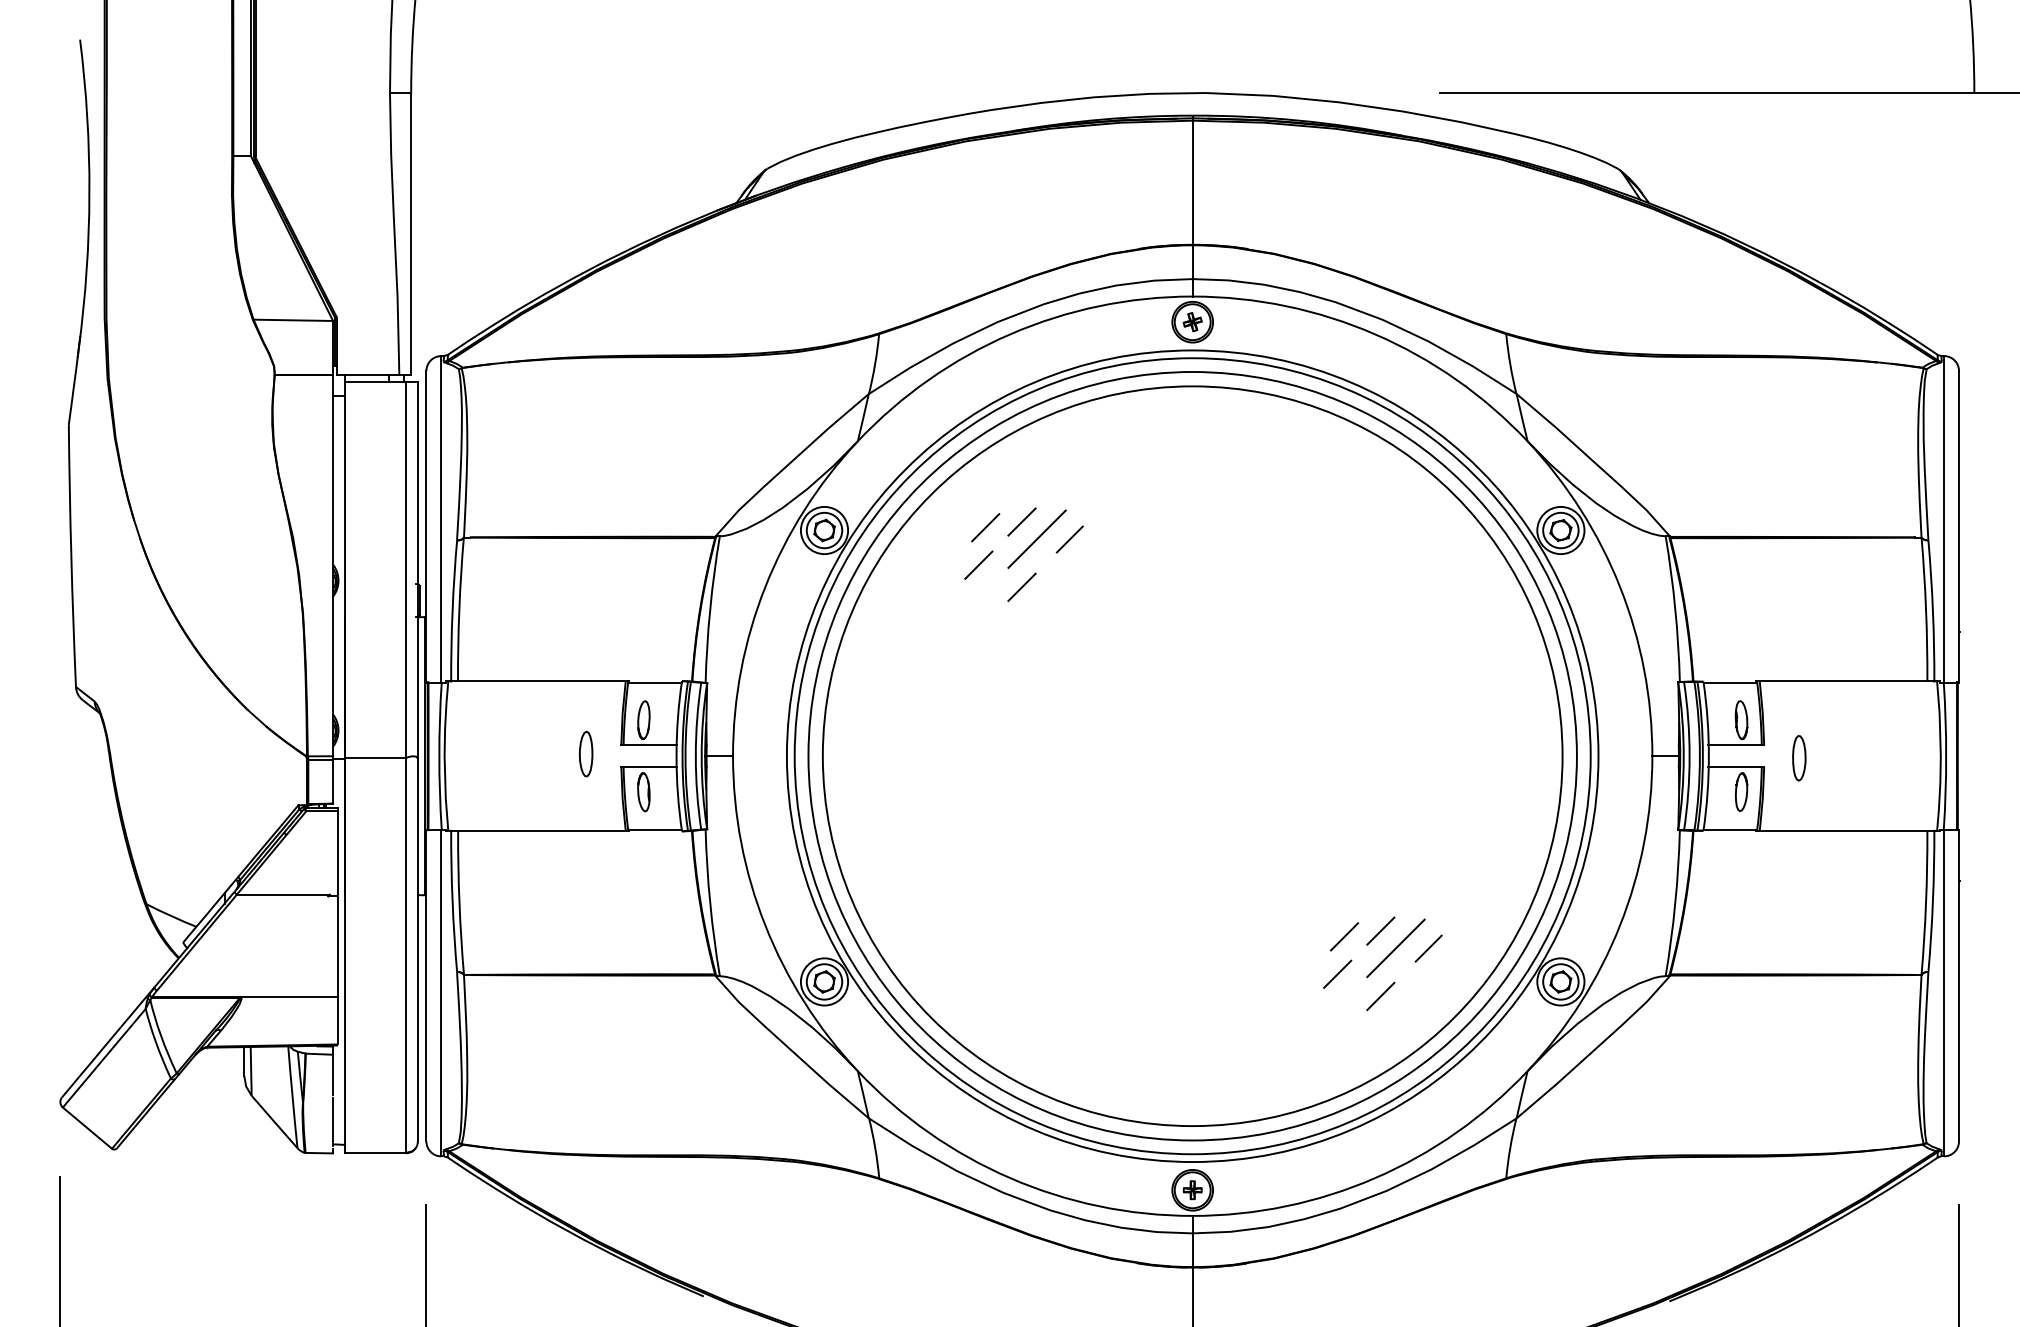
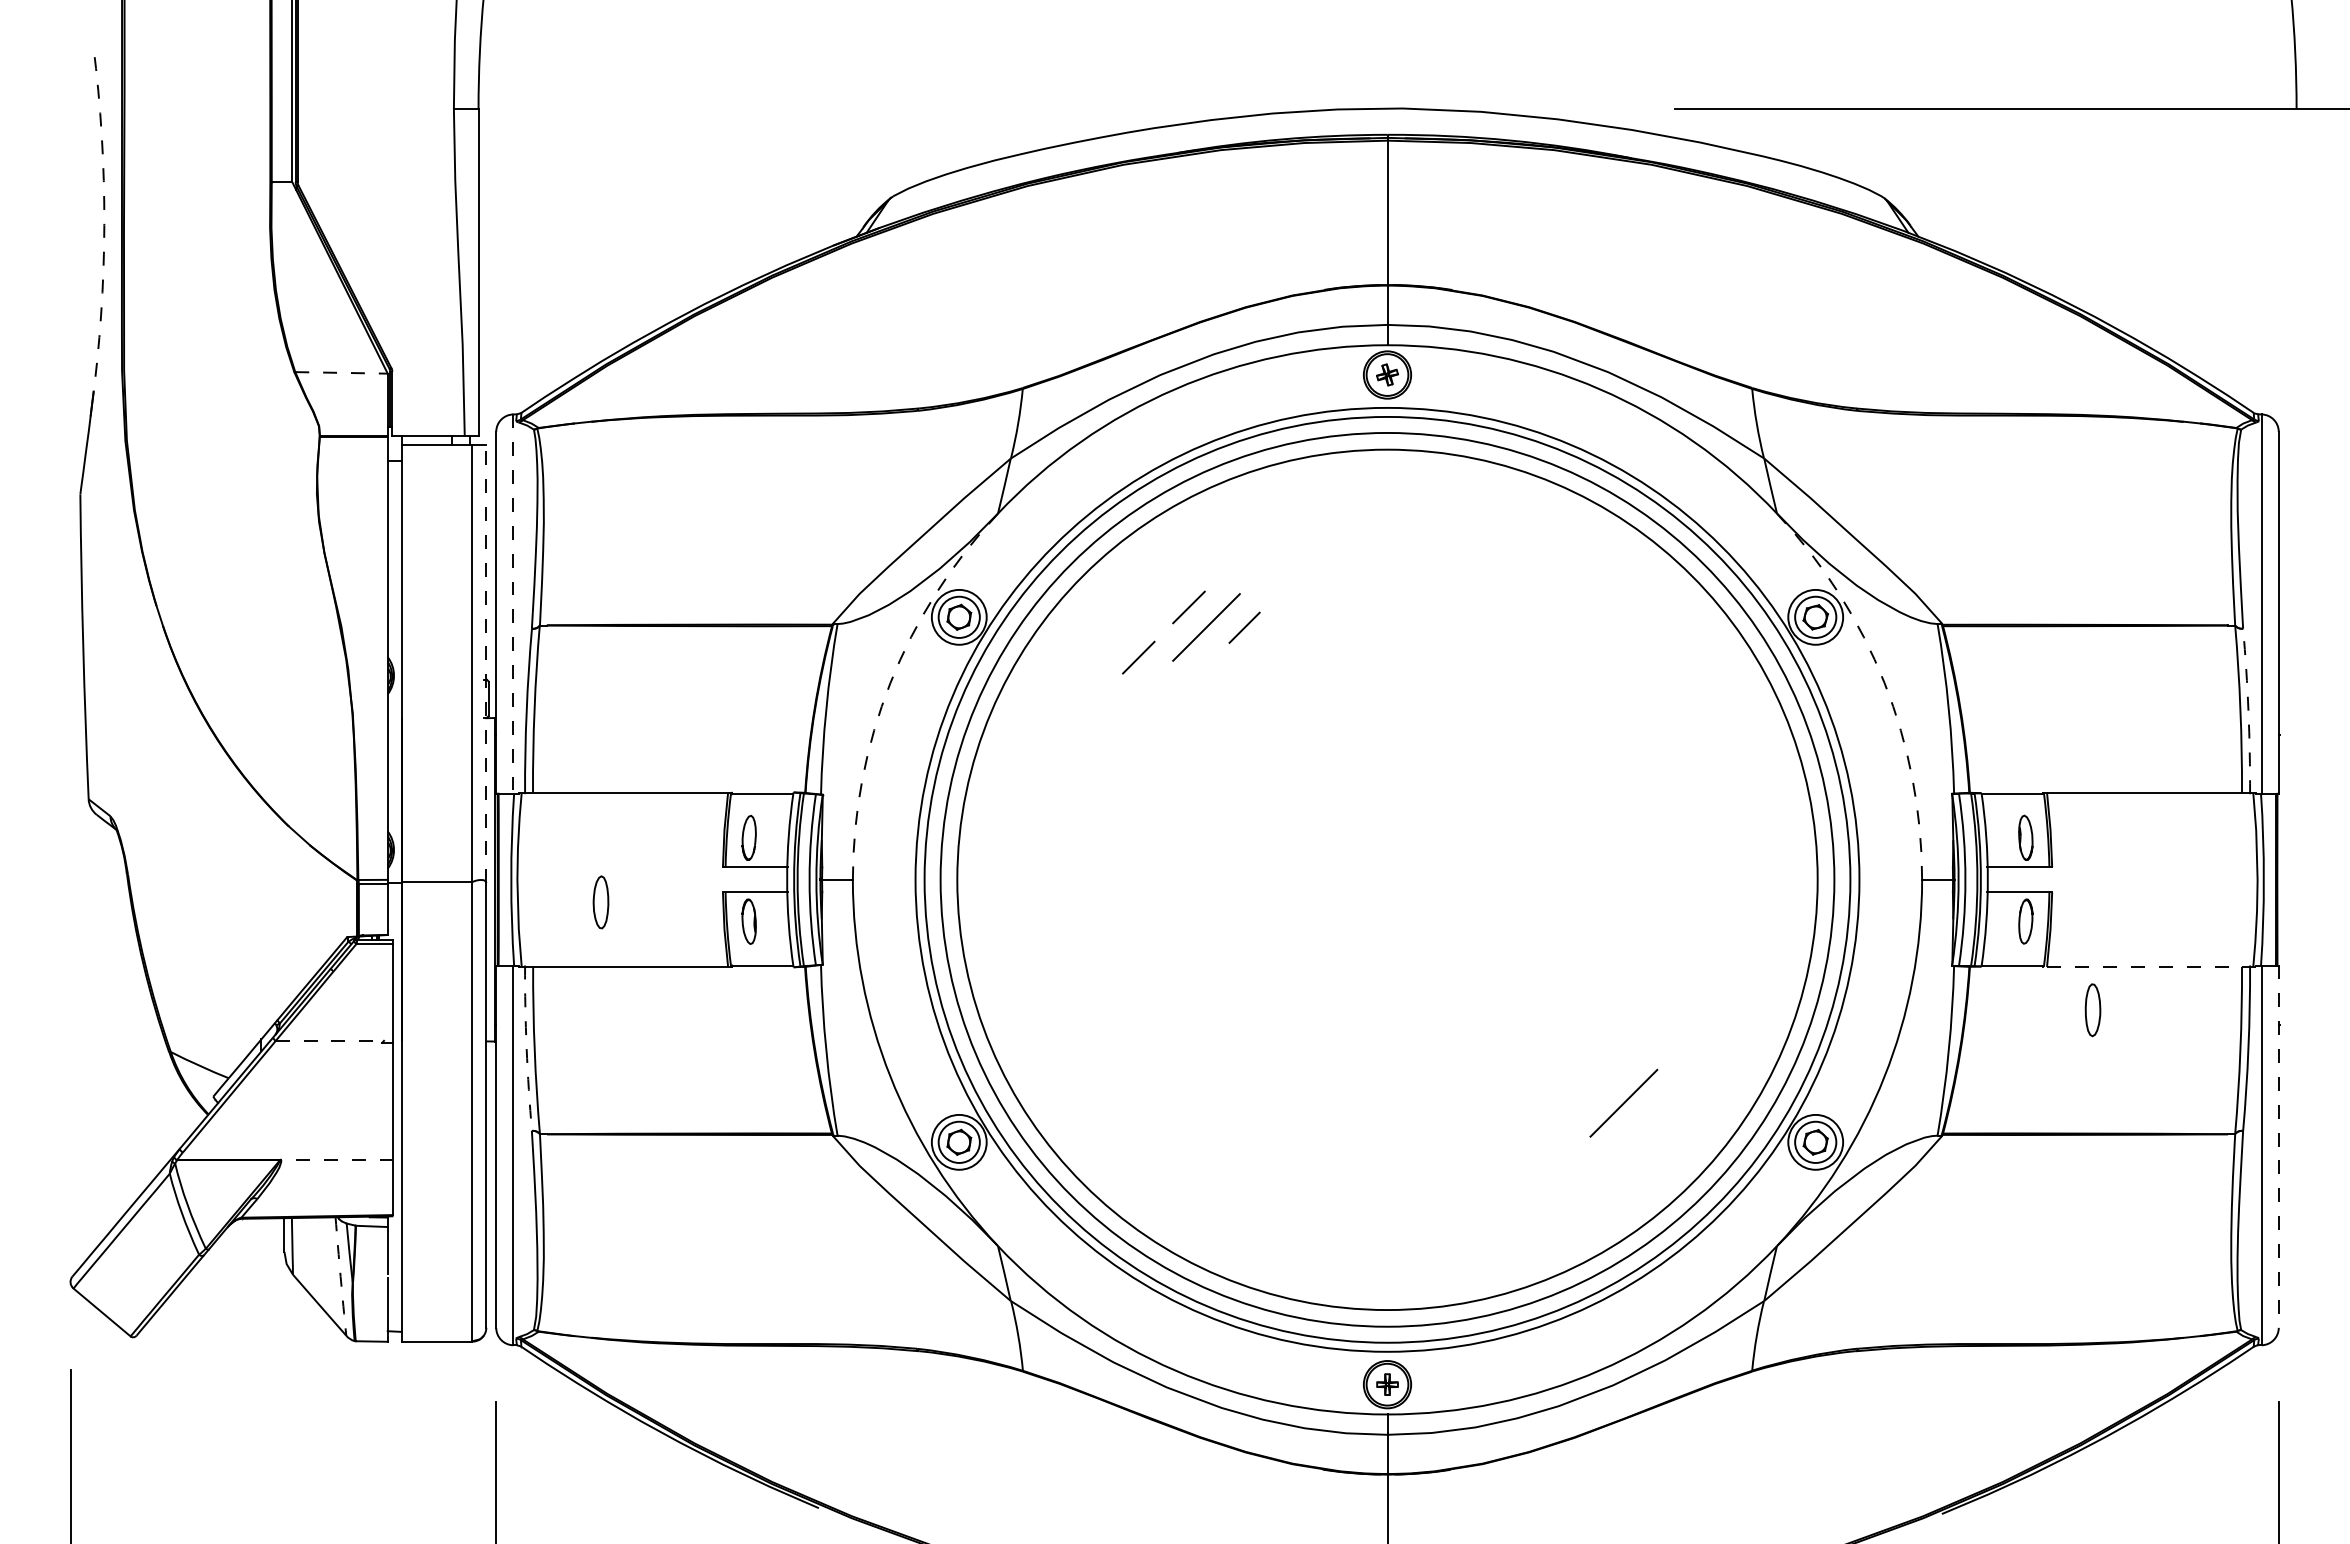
arc: (89, 193) -> (104, 225), solid -> dashed
line: (294, 320) -> (342, 372), solid -> dashed
line: (441, 519) -> (513, 604), solid -> dashed
line: (985, 527) -> (1146, 613), removed
line: (418, 570) -> (486, 663), solid -> dashed
arc: (765, 586) -> (890, 682), solid -> dashed
arc: (1620, 586) -> (1884, 682), solid -> dashed
line: (1021, 587) -> (1188, 683), removed
arc: (1932, 611) -> (2248, 711), solid -> dashed
part: (585, 754) -> (600, 902), moved
part: (1798, 758) -> (2092, 1010), moved
line: (1847, 830) -> (2149, 966), solid -> dashed
line: (283, 894) -> (330, 1040), solid -> dashed
arc: (452, 901) -> (526, 1048), solid -> dashed
line: (1381, 931) -> (1606, 1083), removed
line: (1344, 936) -> (1563, 1089), removed
line: (1428, 948) -> (1661, 1103), removed
line: (1337, 974) -> (1555, 1133), removed
line: (1958, 986) -> (2278, 1147), solid -> dashed
line: (1381, 996) -> (1606, 1159), removed
line: (289, 997) -> (336, 1160), solid -> dashed
arc: (292, 1097) -> (340, 1276), solid -> dashed

